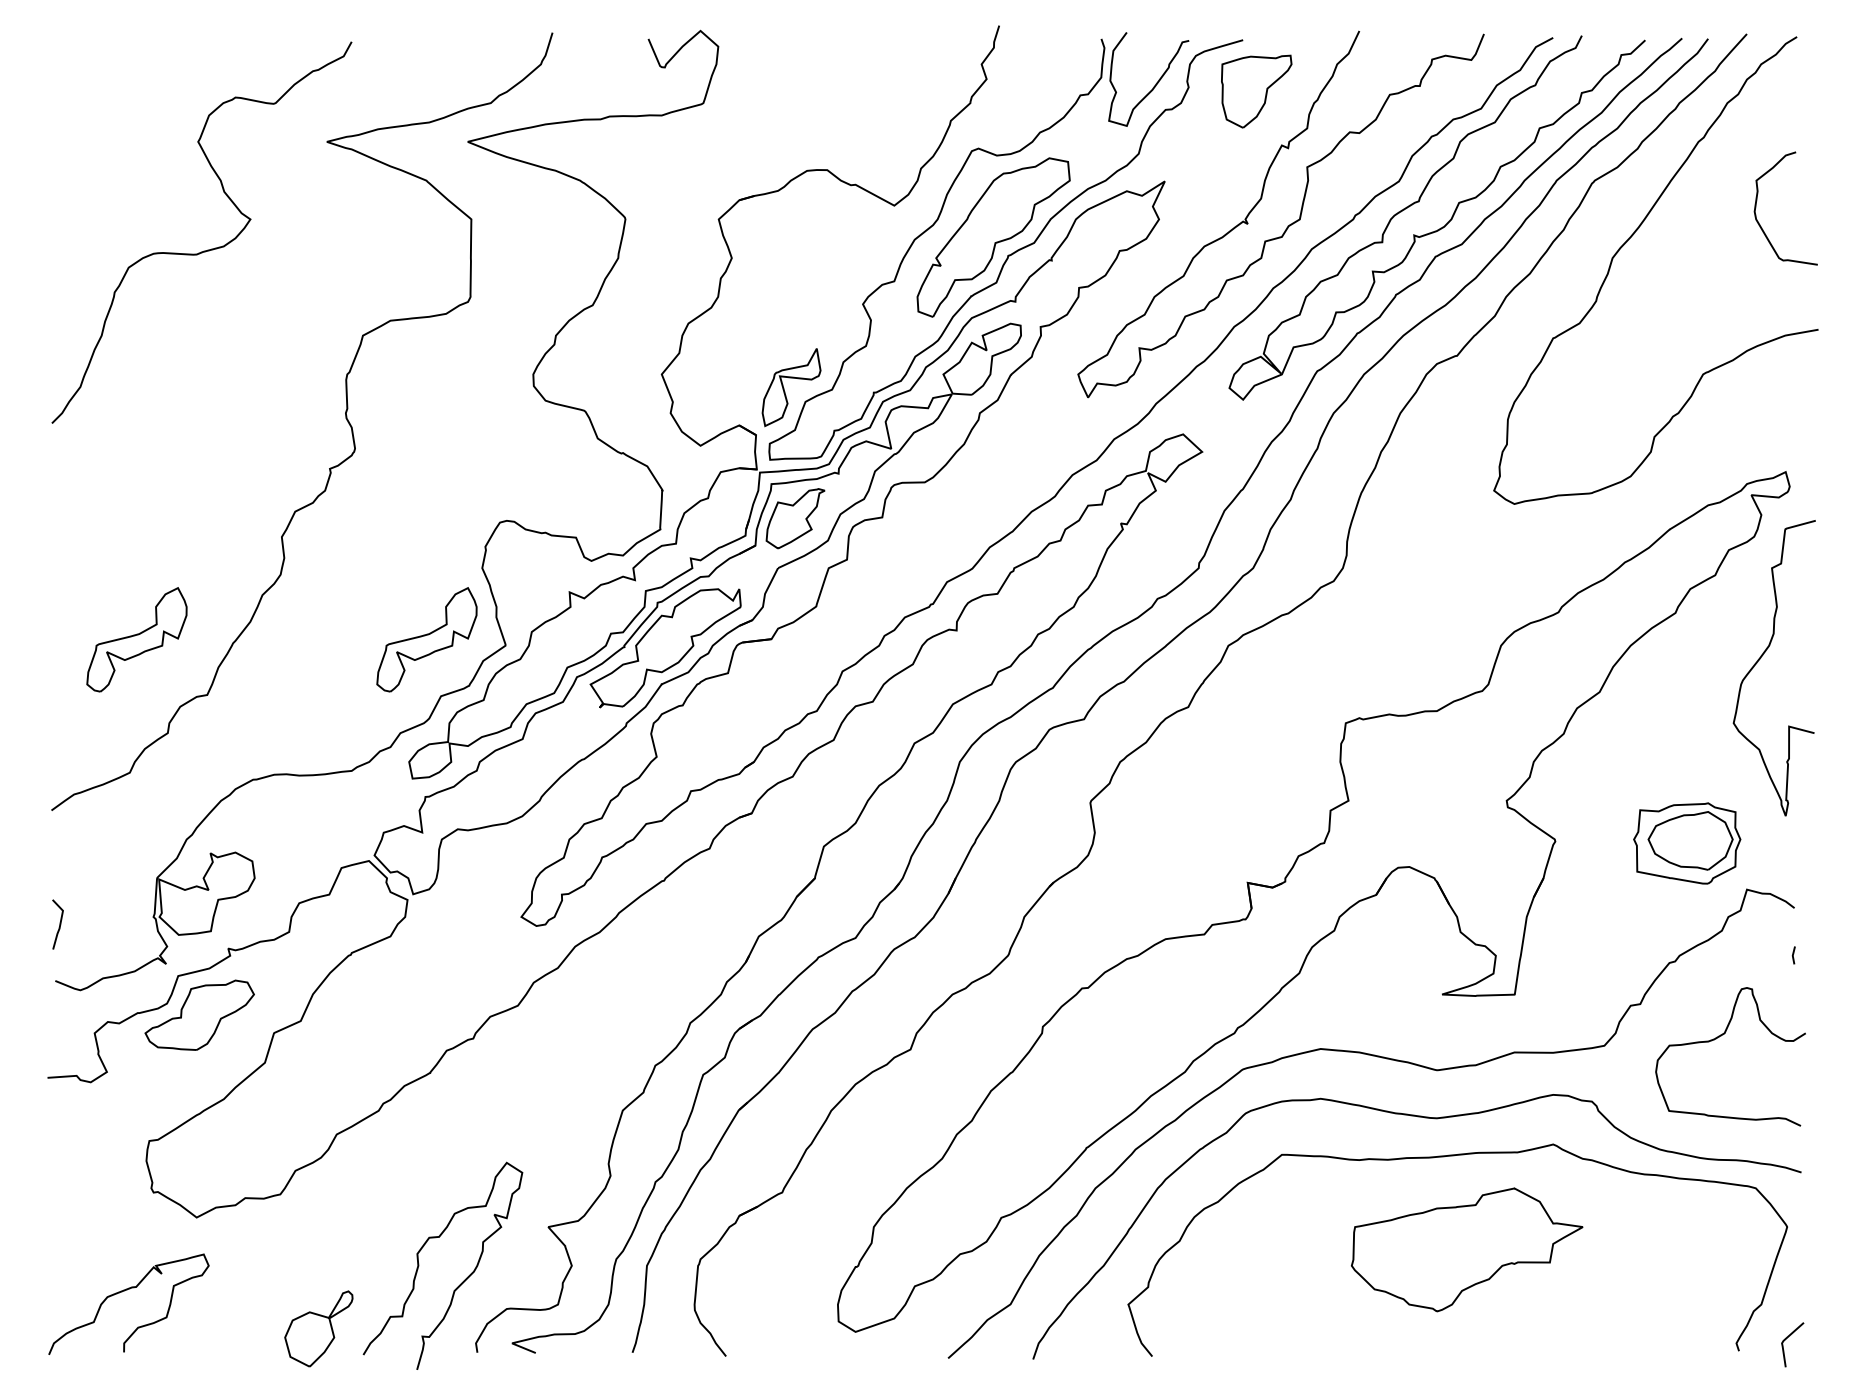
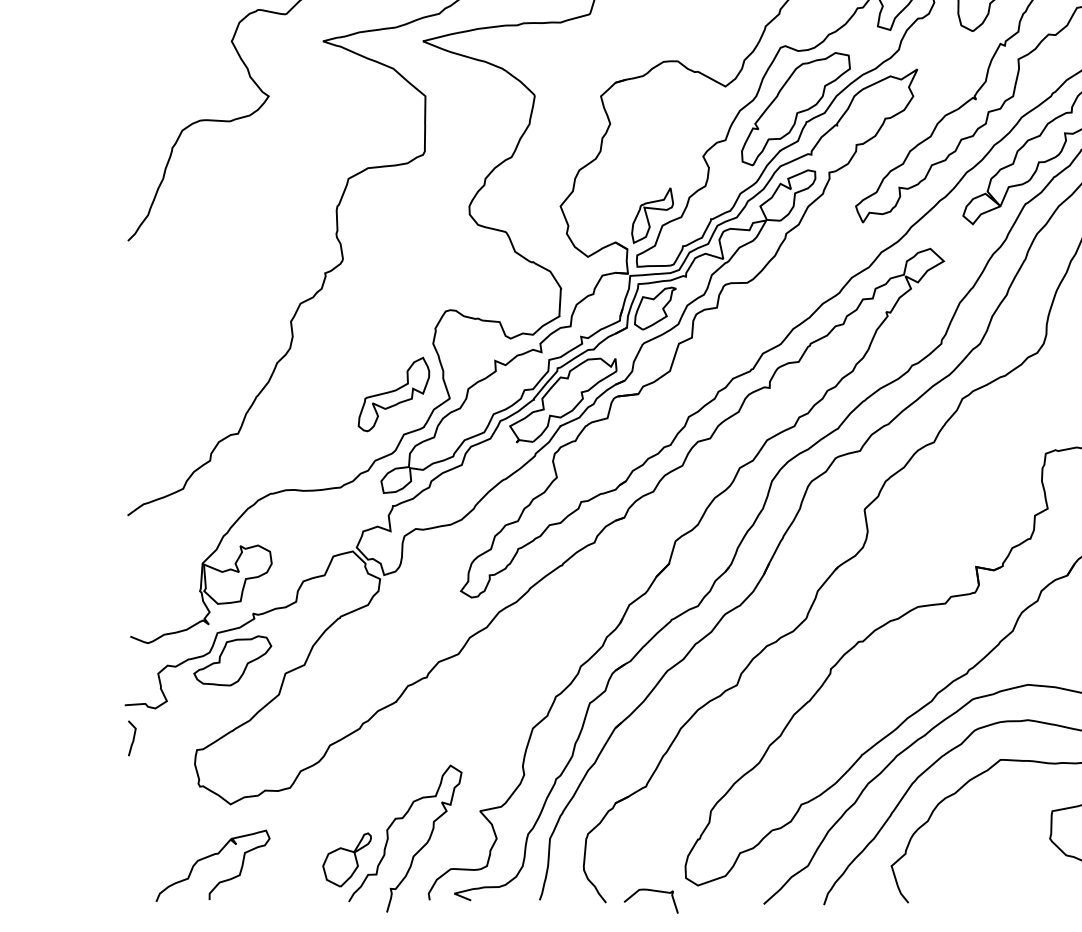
part: (136, 639) -> (187, 394), removed
line: (59, 924) -> (133, 738), moved
curve: (122, 1292) -> (208, 857), moved
part: (318, 1328) -> (346, 859), moved
curve: (794, 1340) -> (654, 891), added

